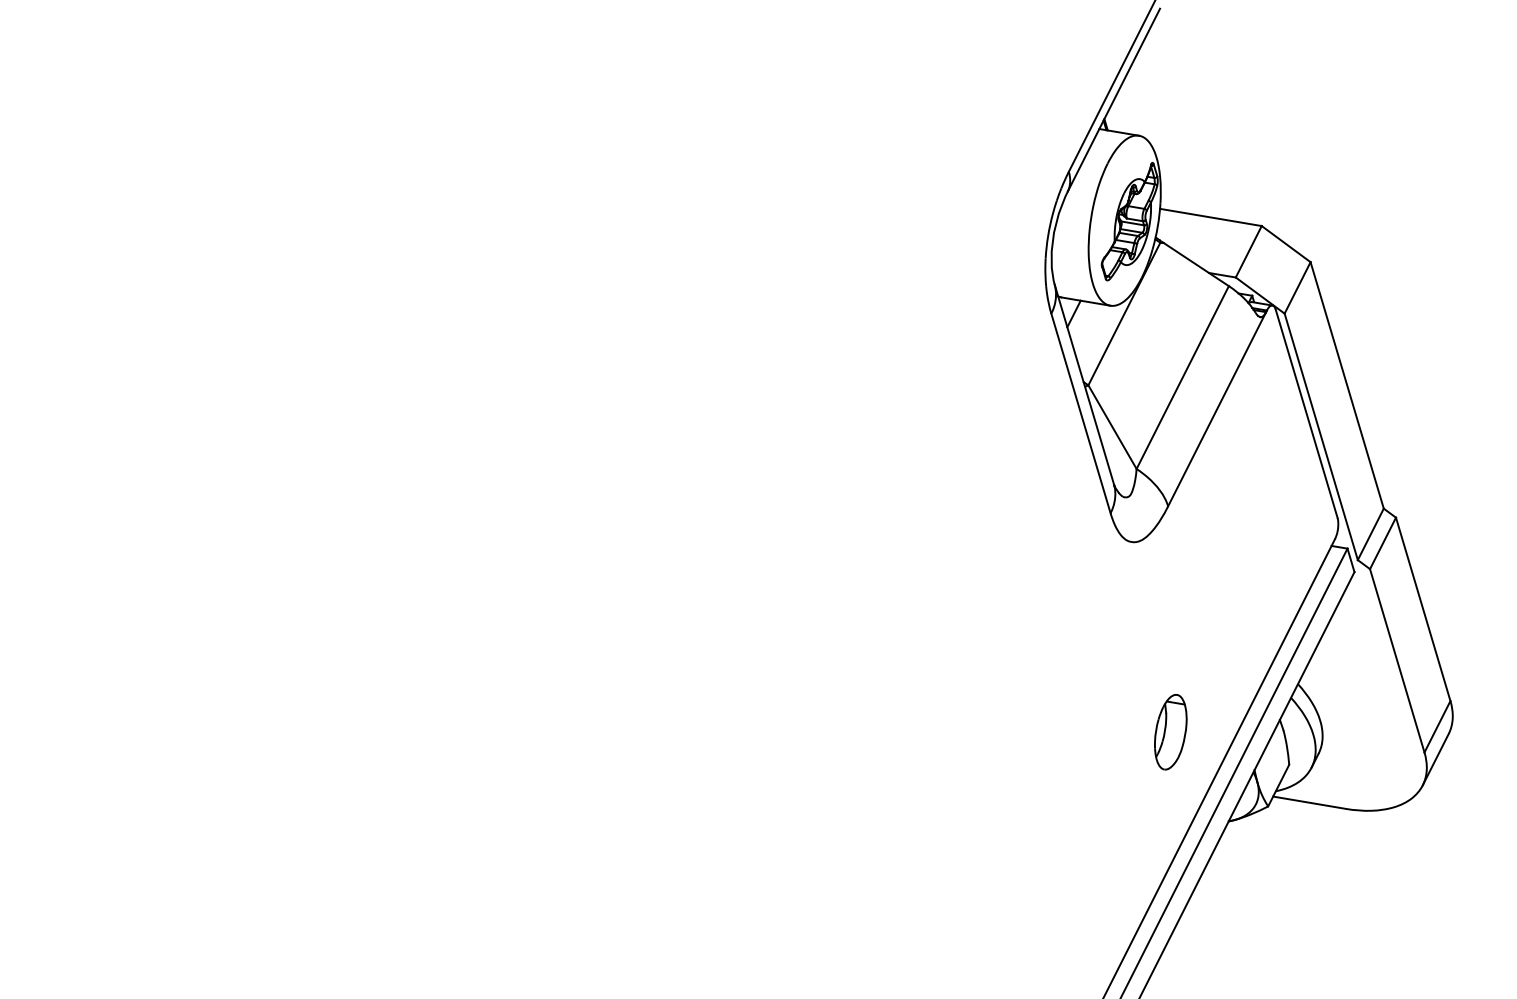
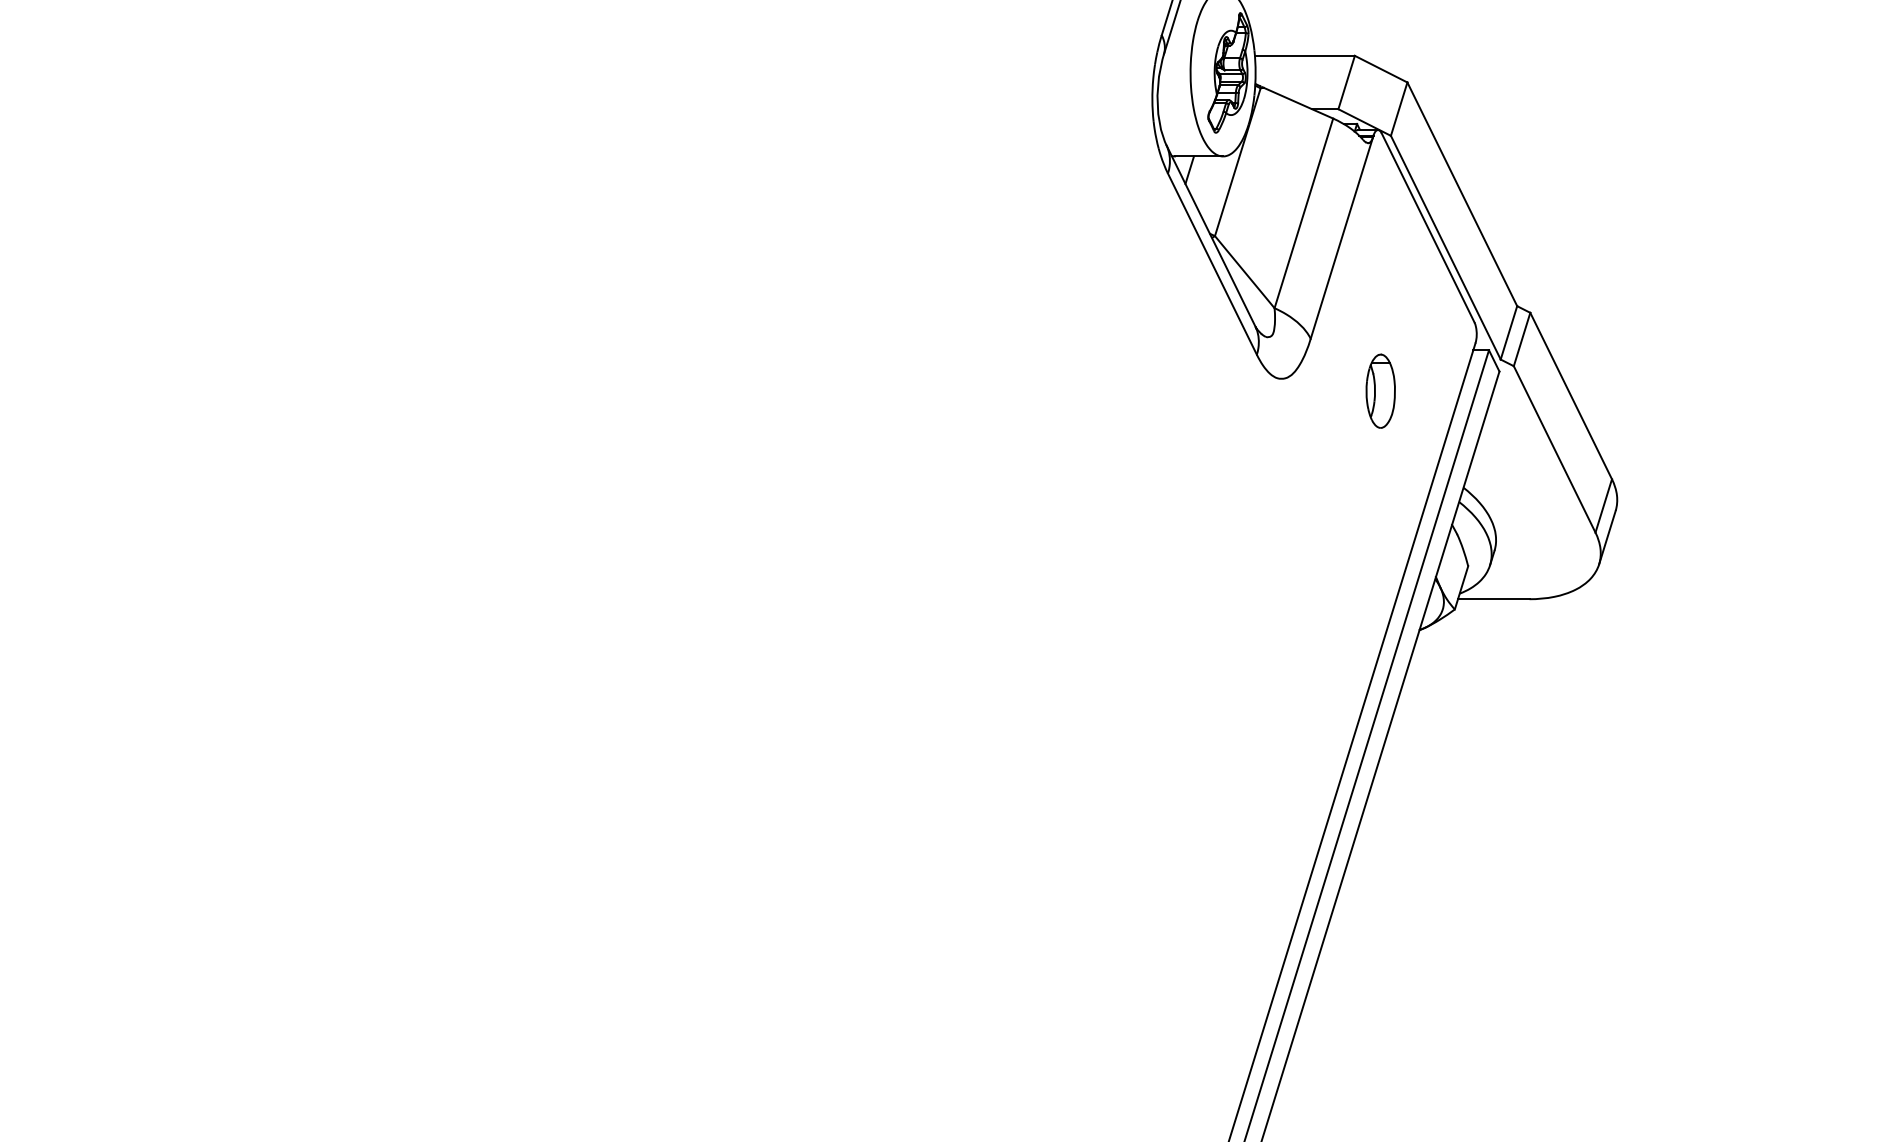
part: (1170, 731) -> (1380, 390), moved

